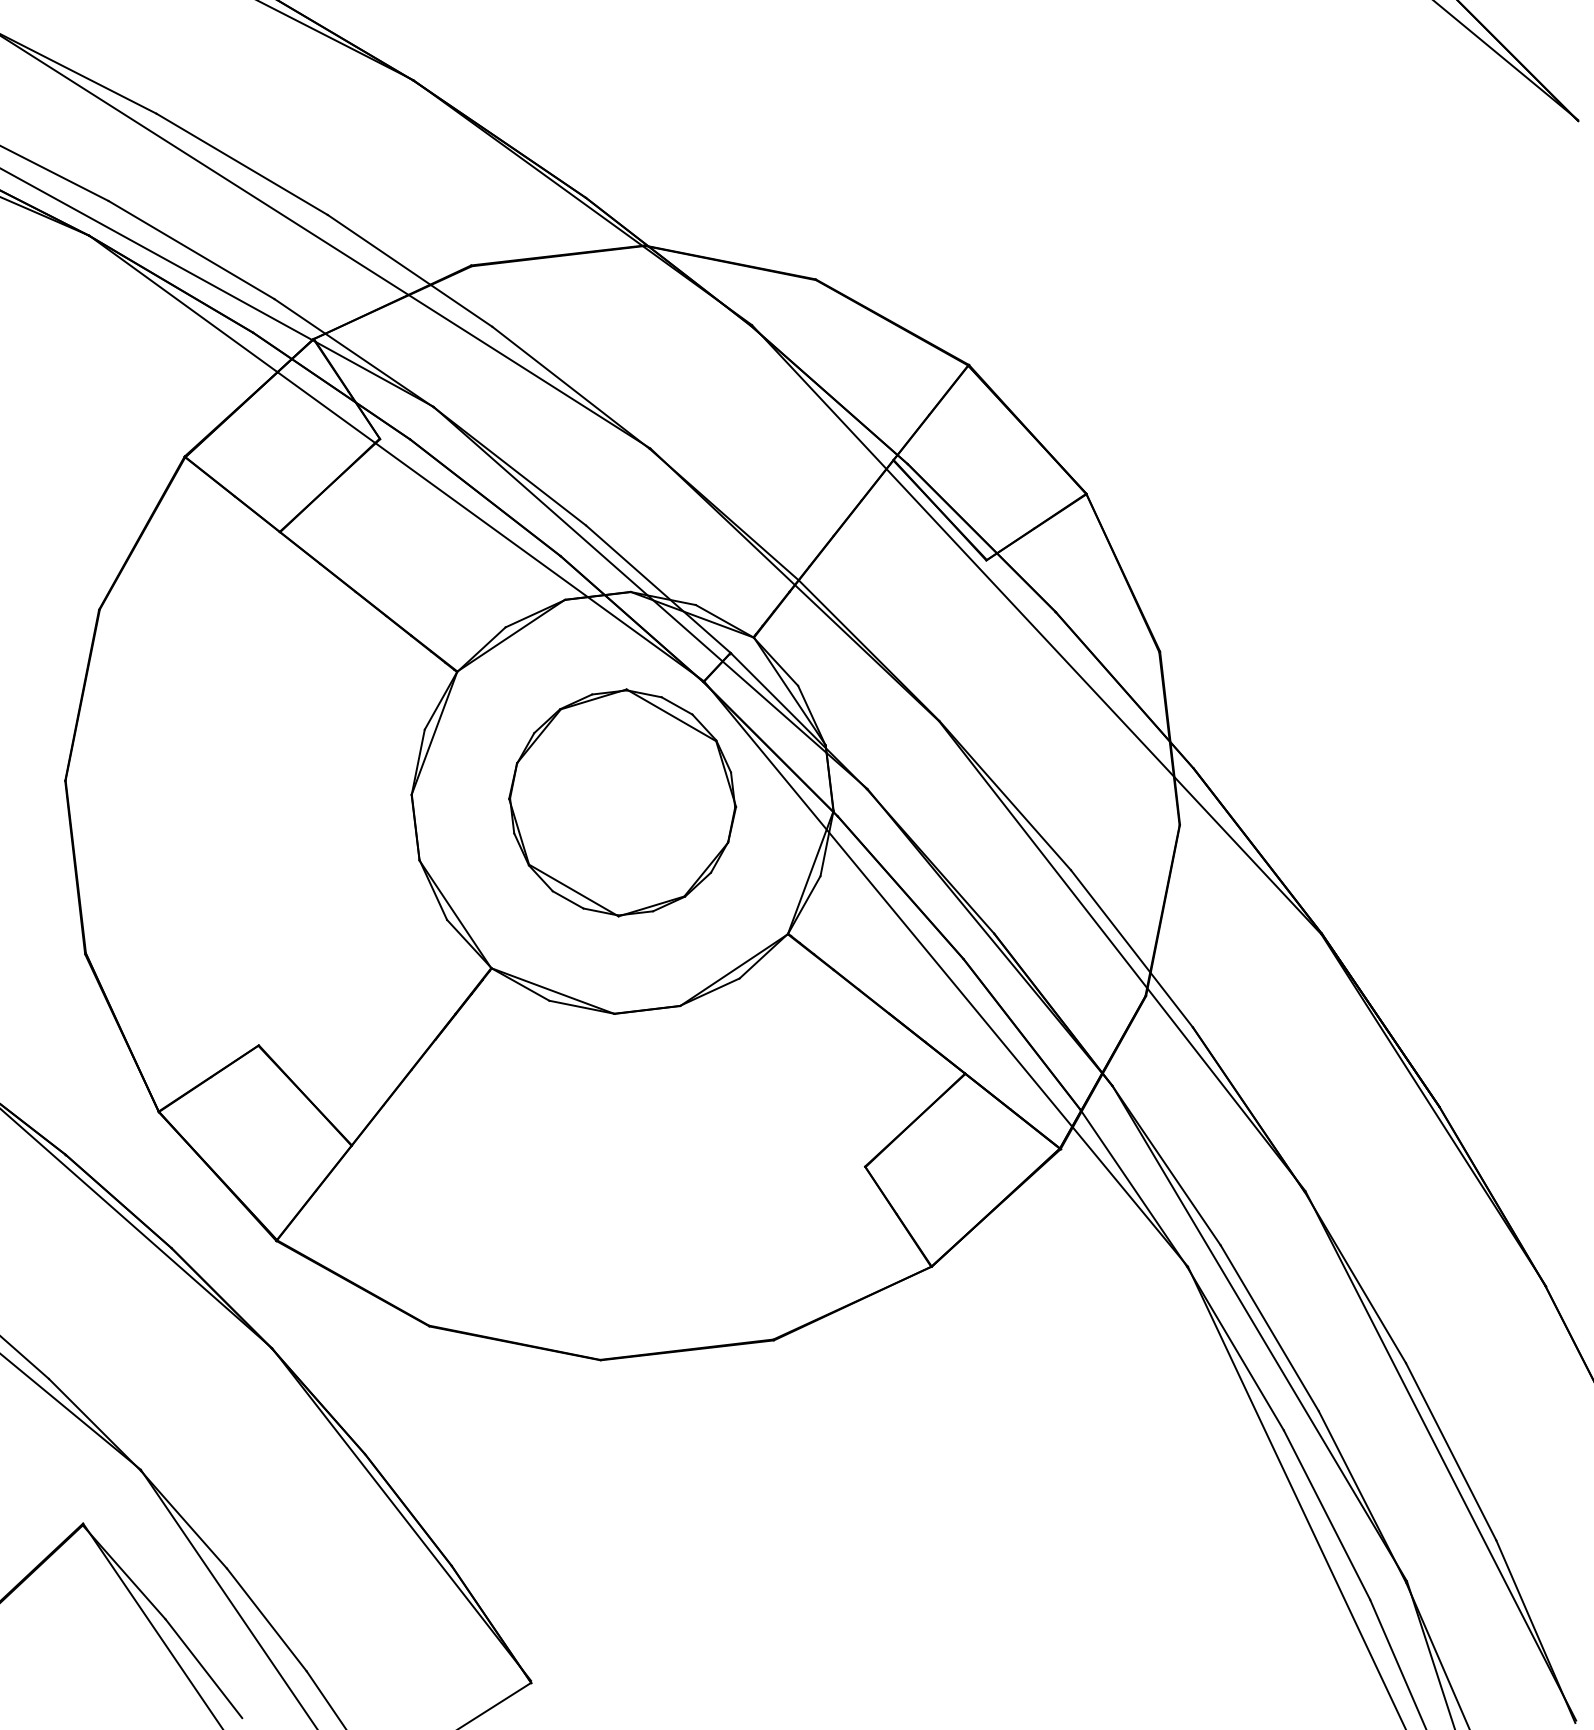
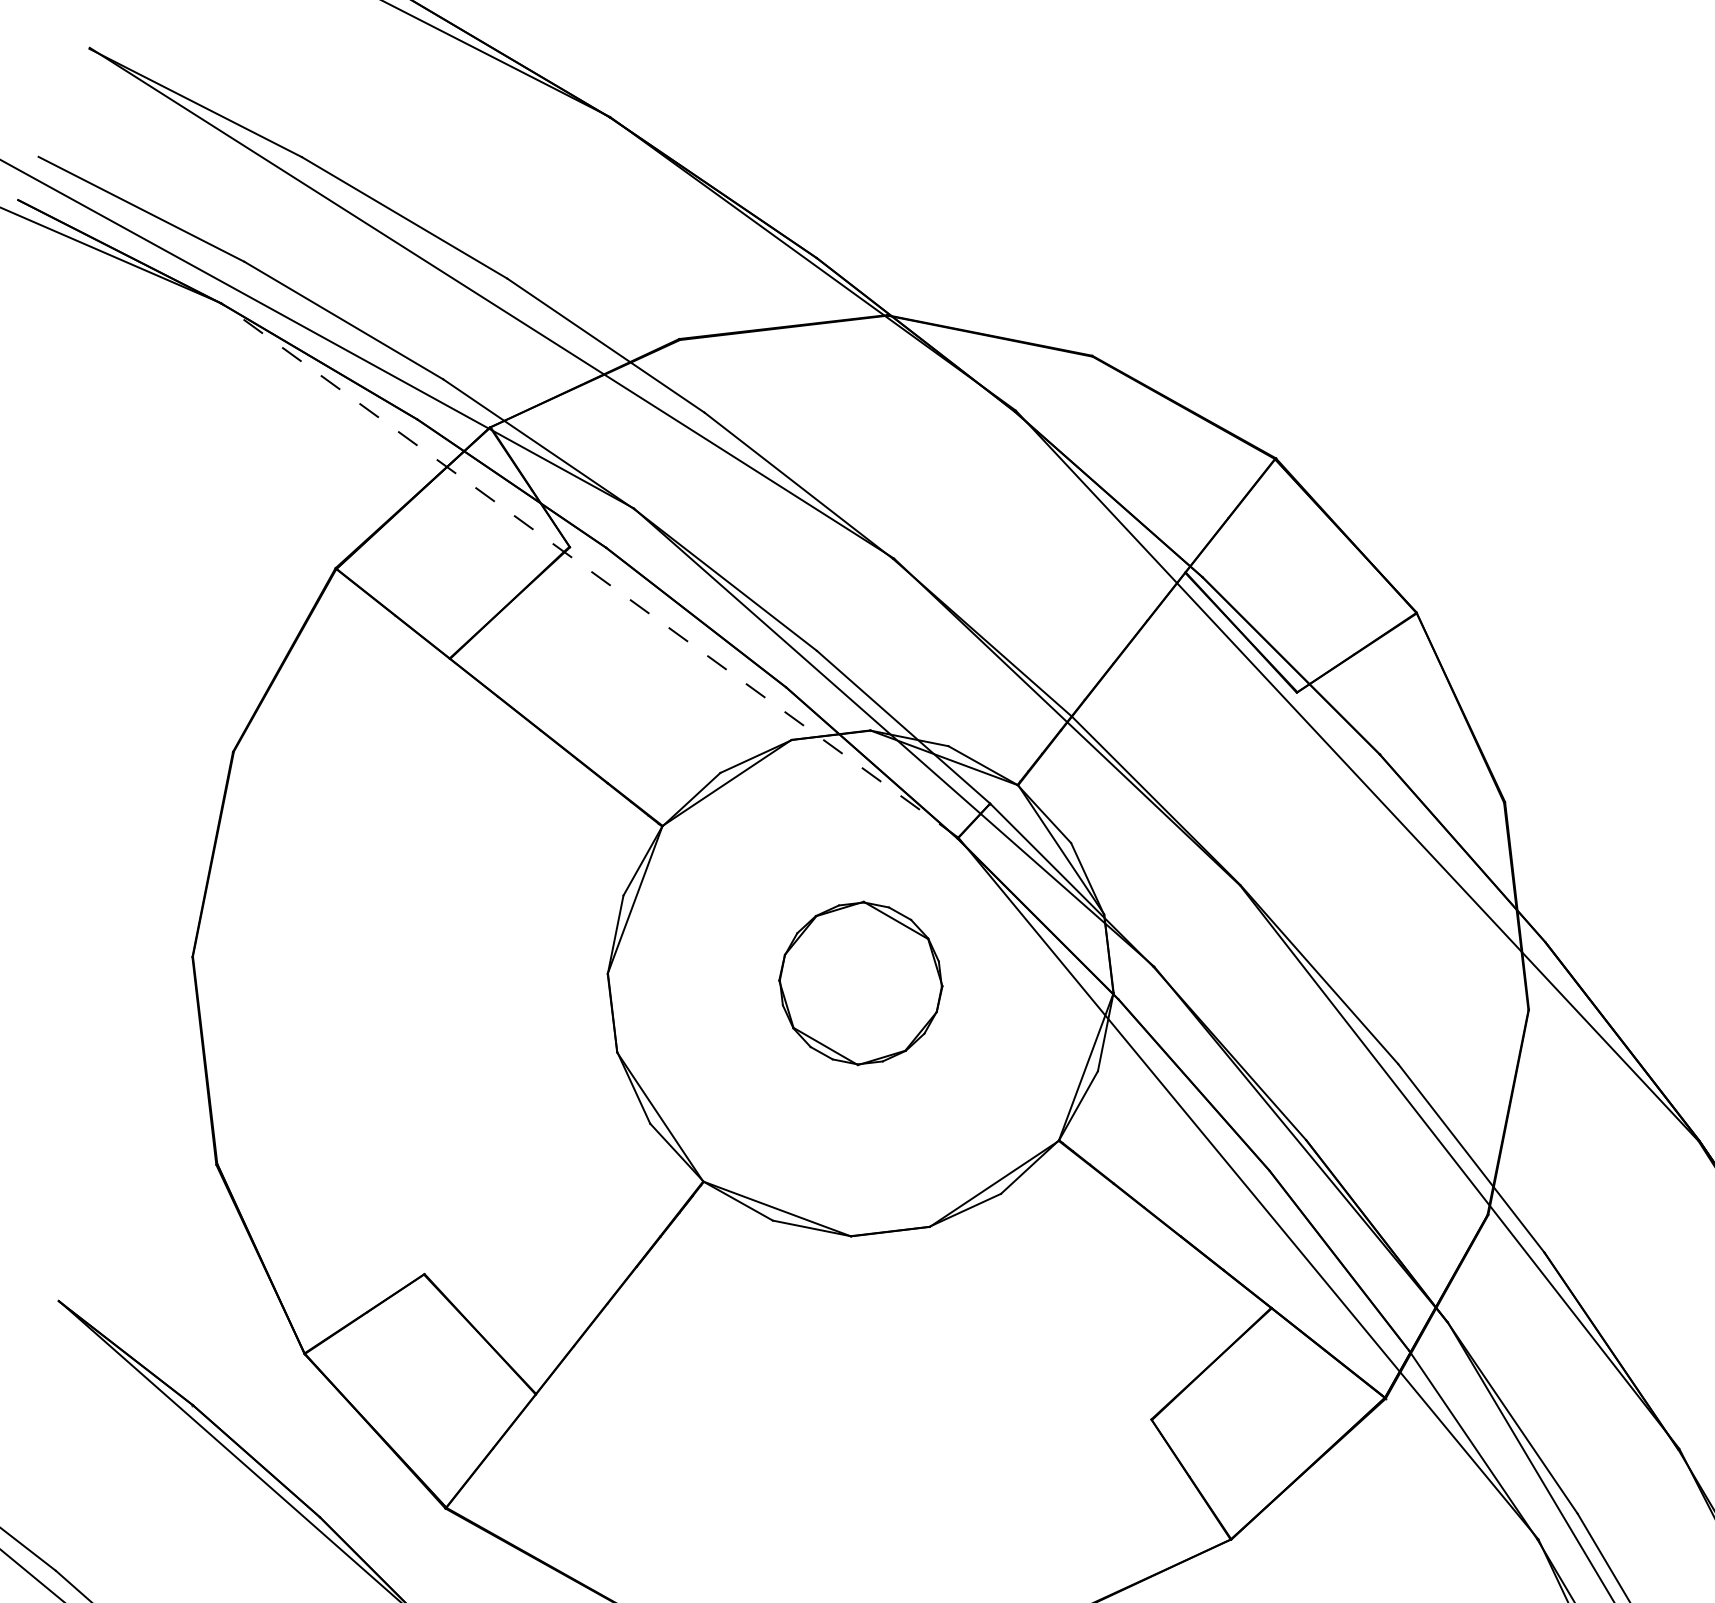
line: (396, 458) -> (589, 570), solid -> dashed
part: (622, 802) -> (860, 982), size x0.6

